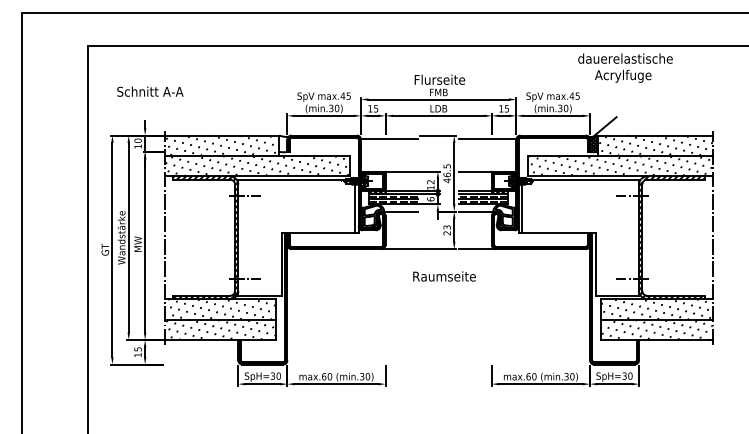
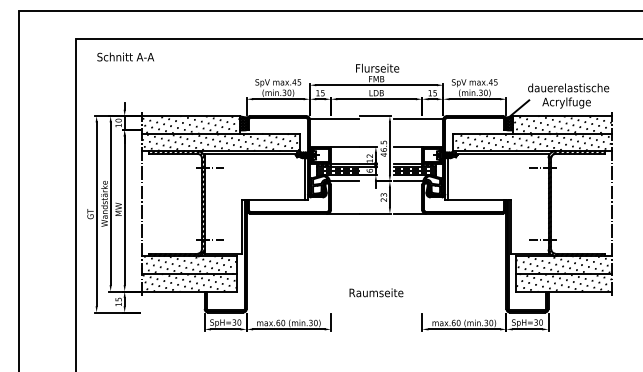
text: (625, 67) -> (568, 95), moved
text: (150, 91) -> (125, 56), moved
hatch: (283, 144) -> (243, 123), added
text: (444, 276) -> (376, 292), moved

